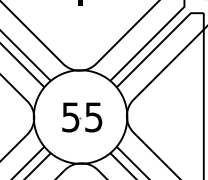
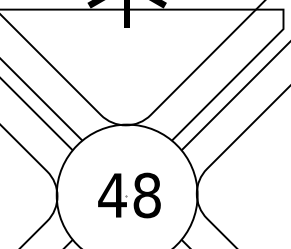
text: (81, 117) -> (128, 195), 55 -> 48

